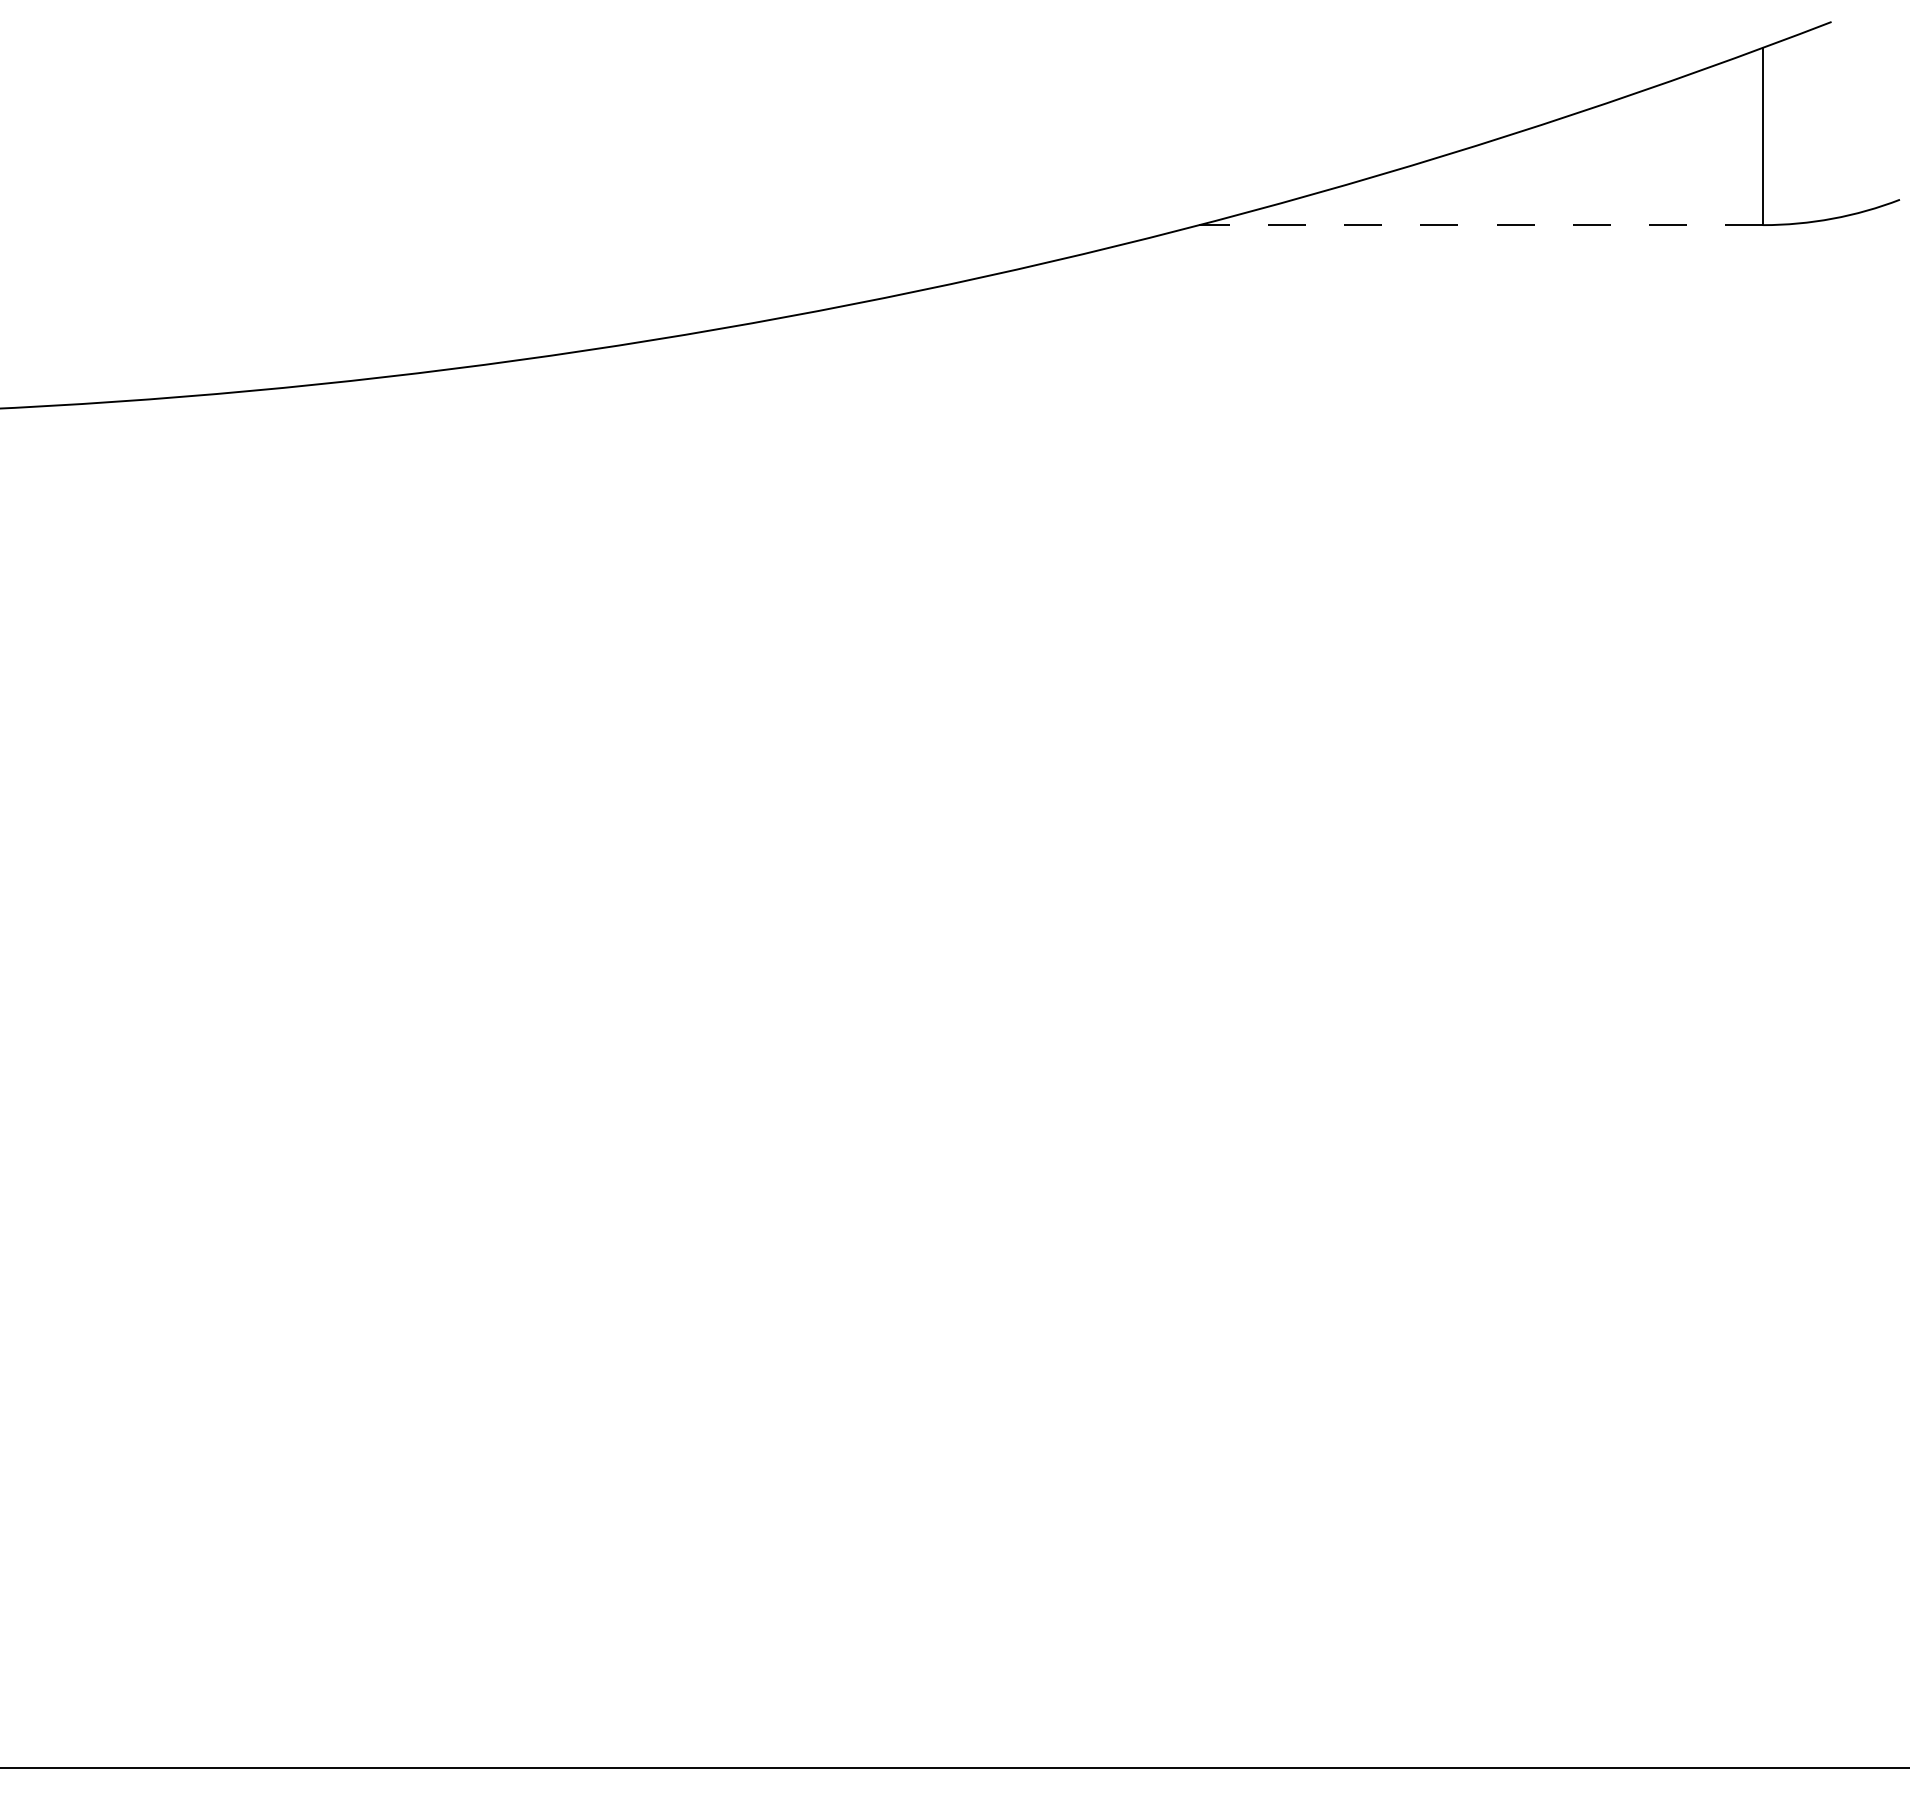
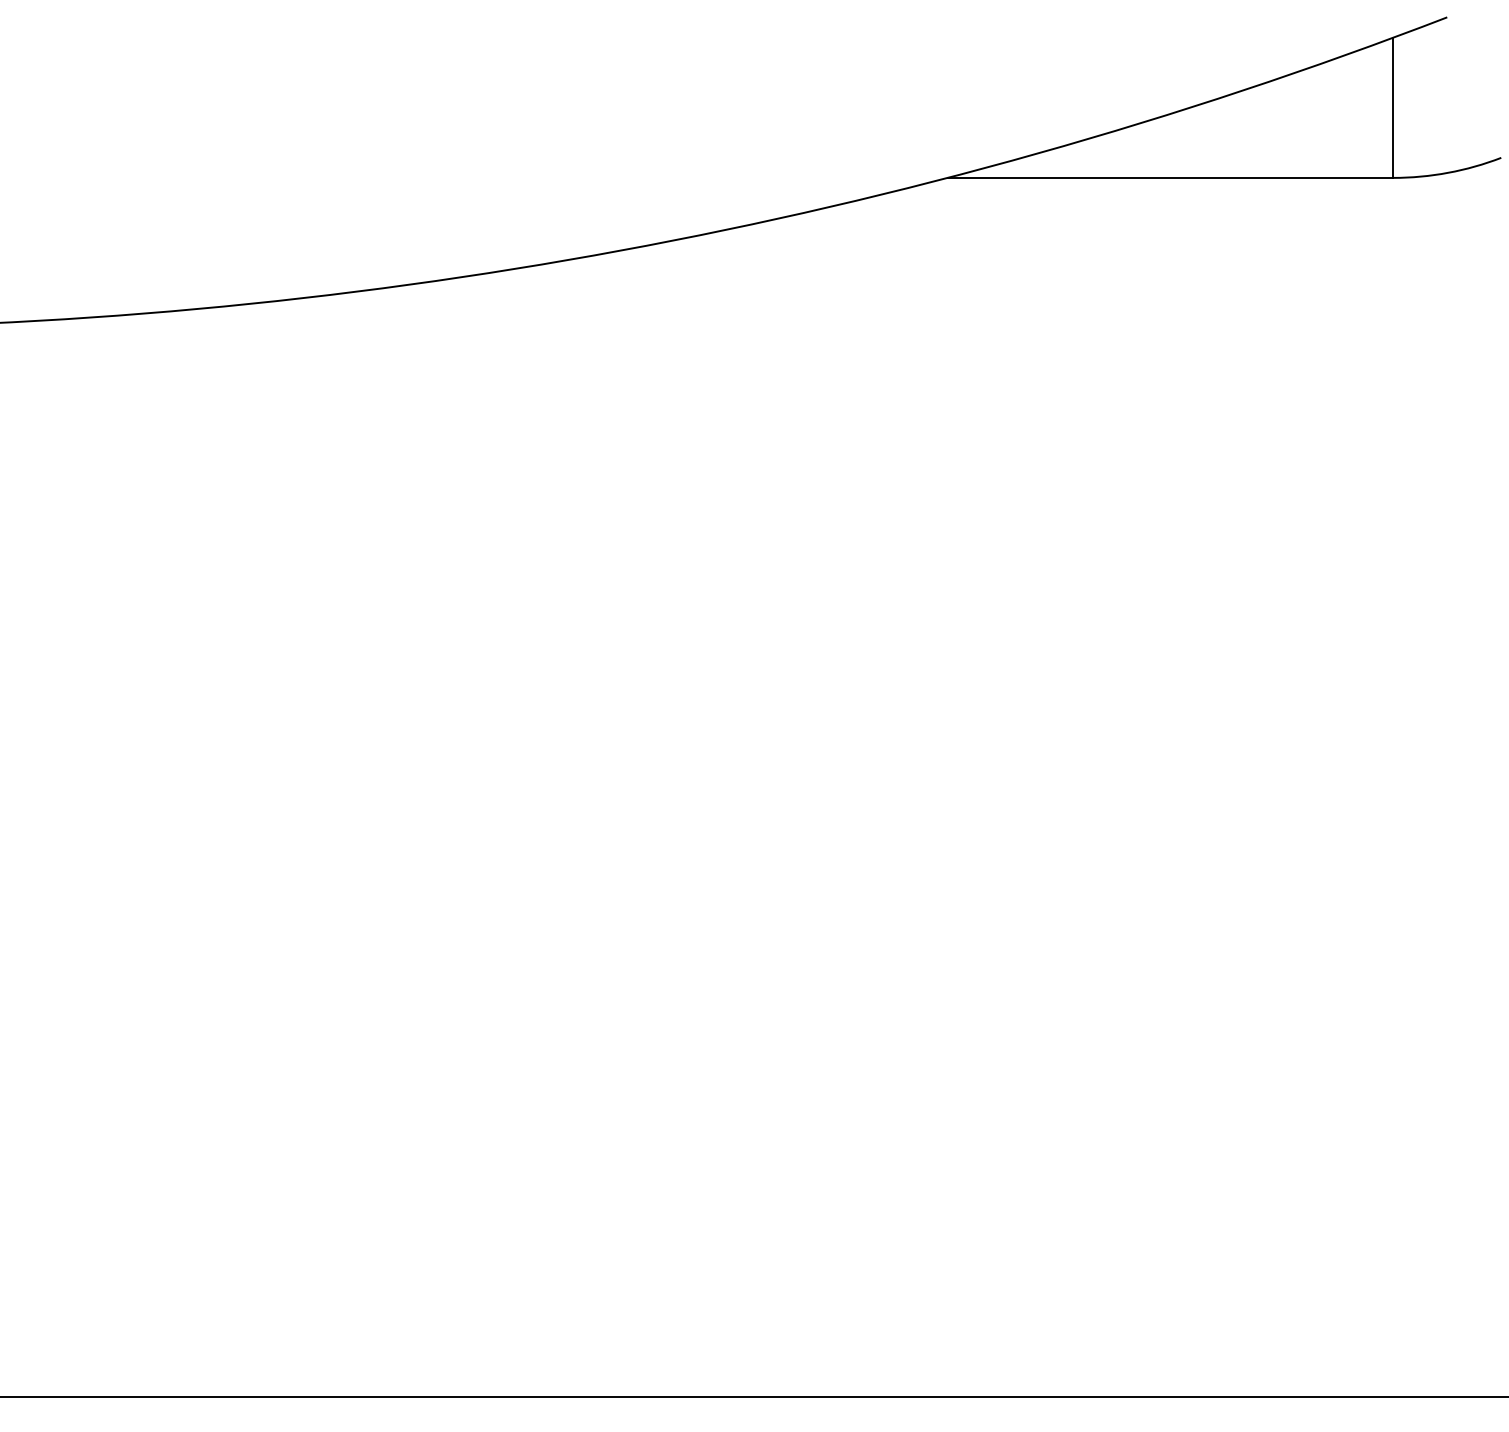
line: (1481, 225) -> (1170, 178), dashed -> solid

